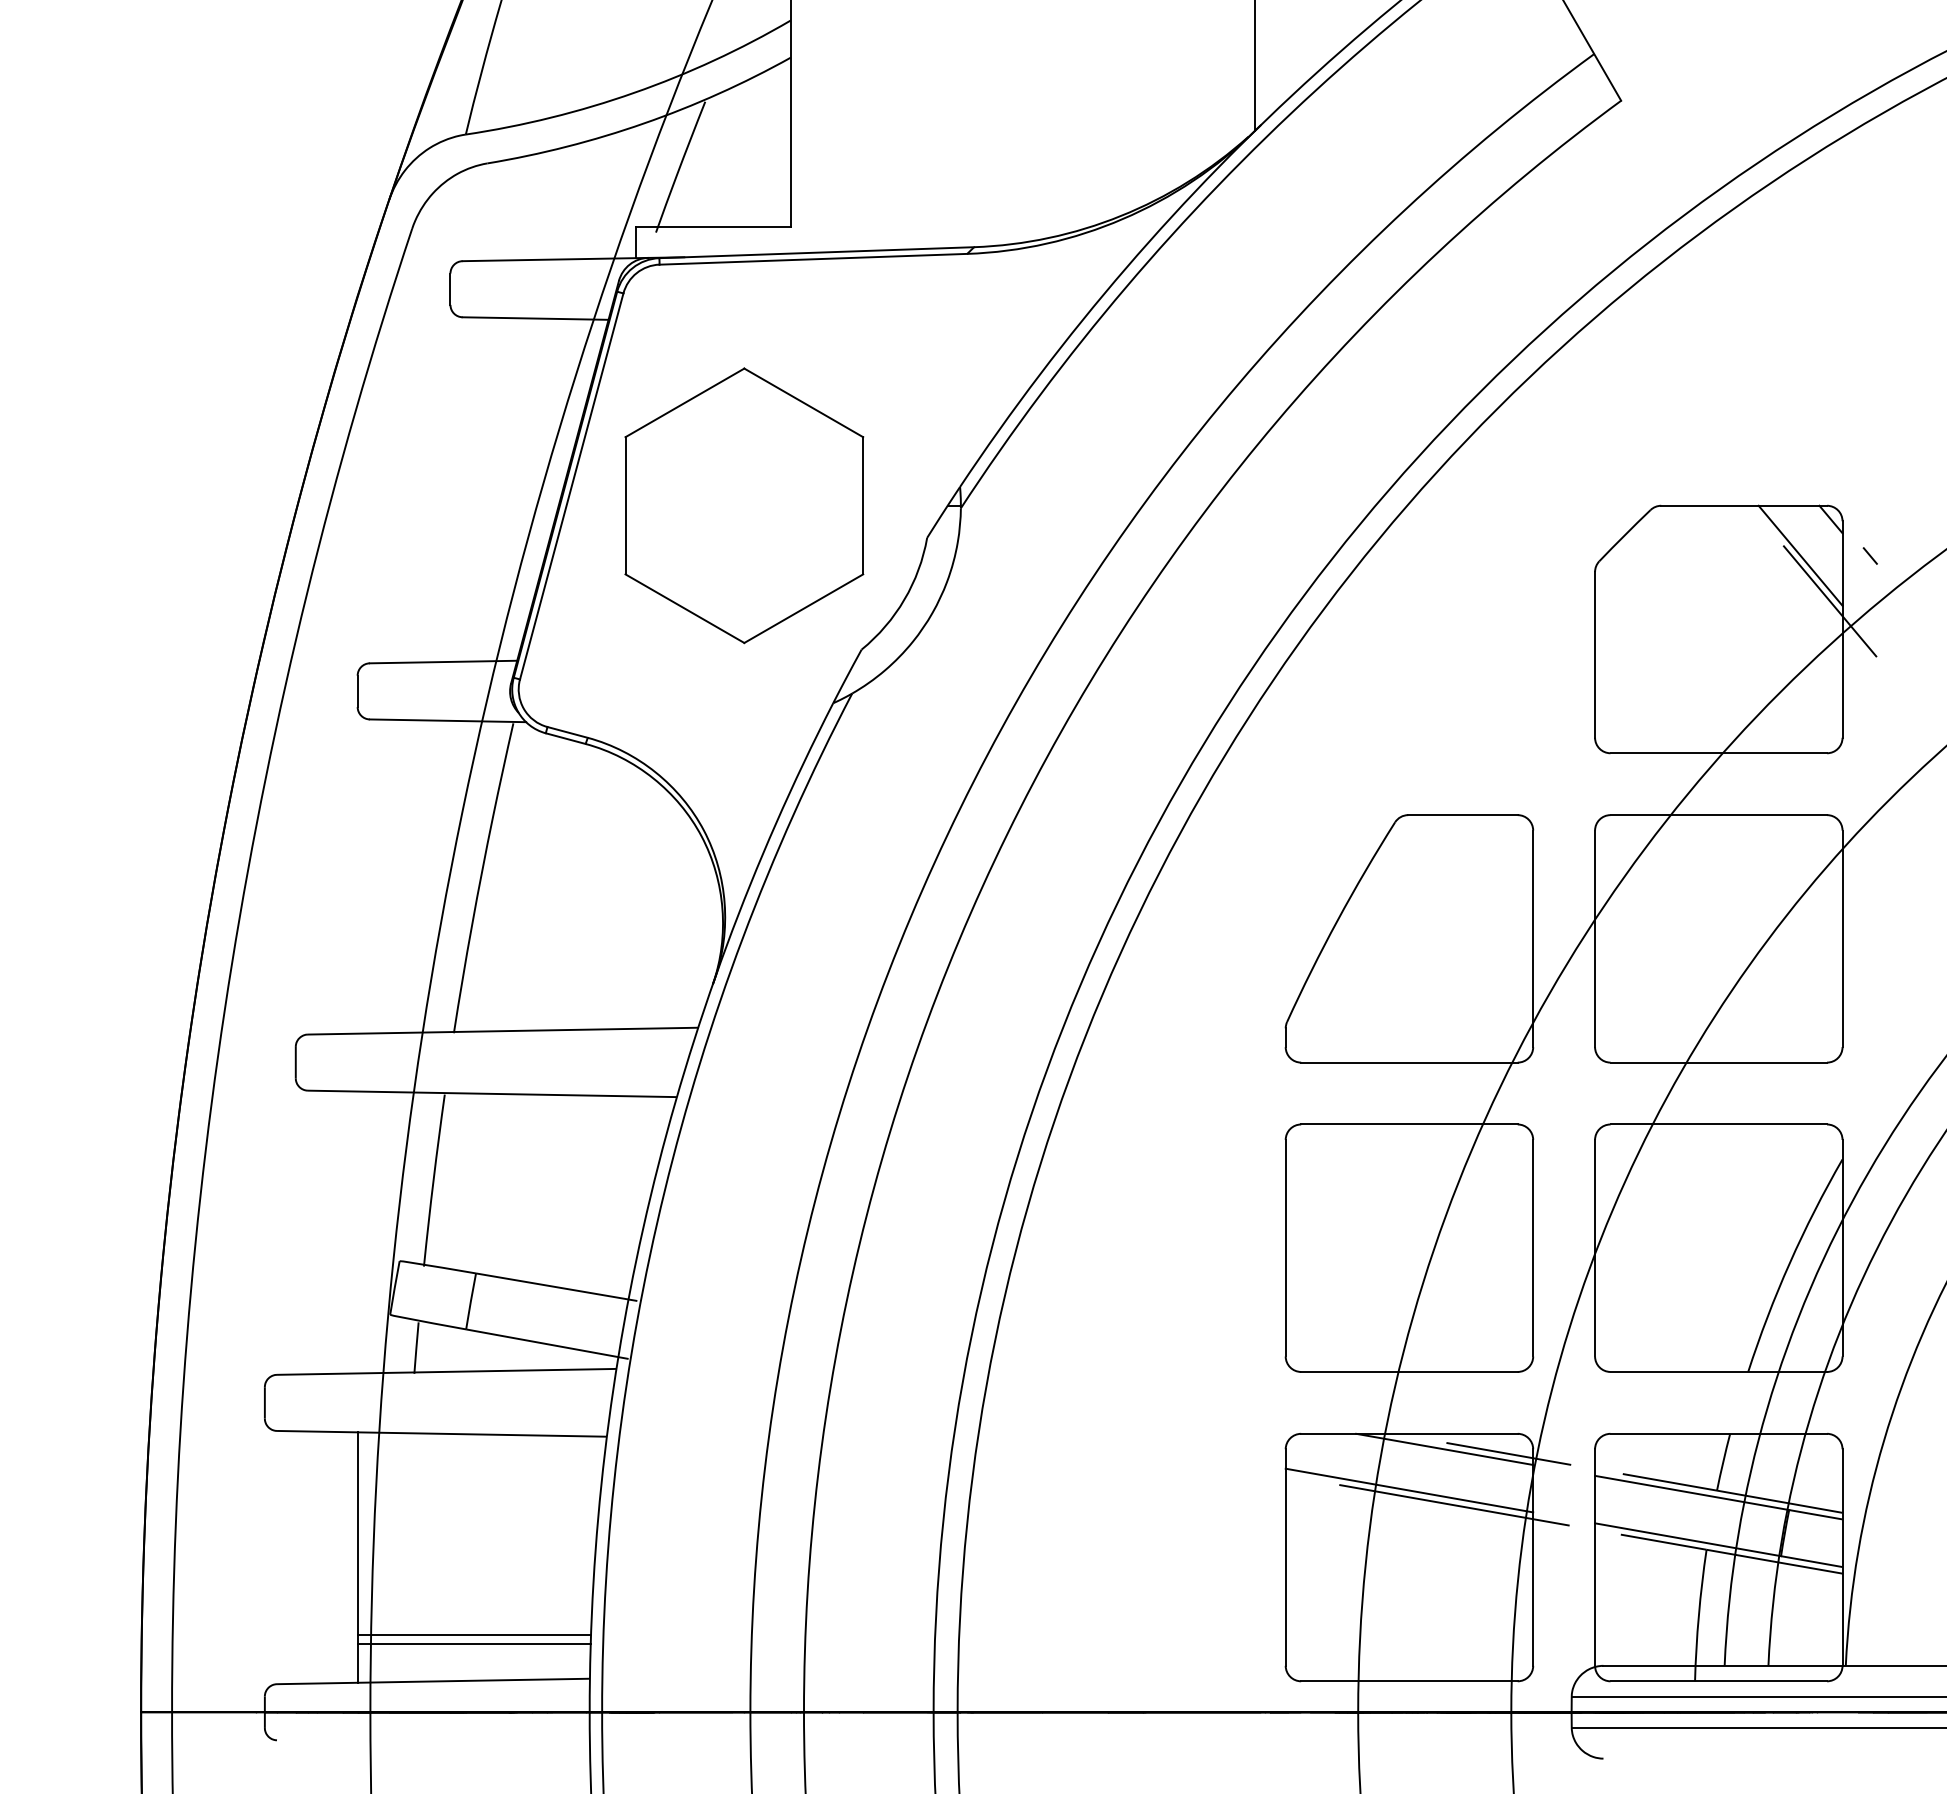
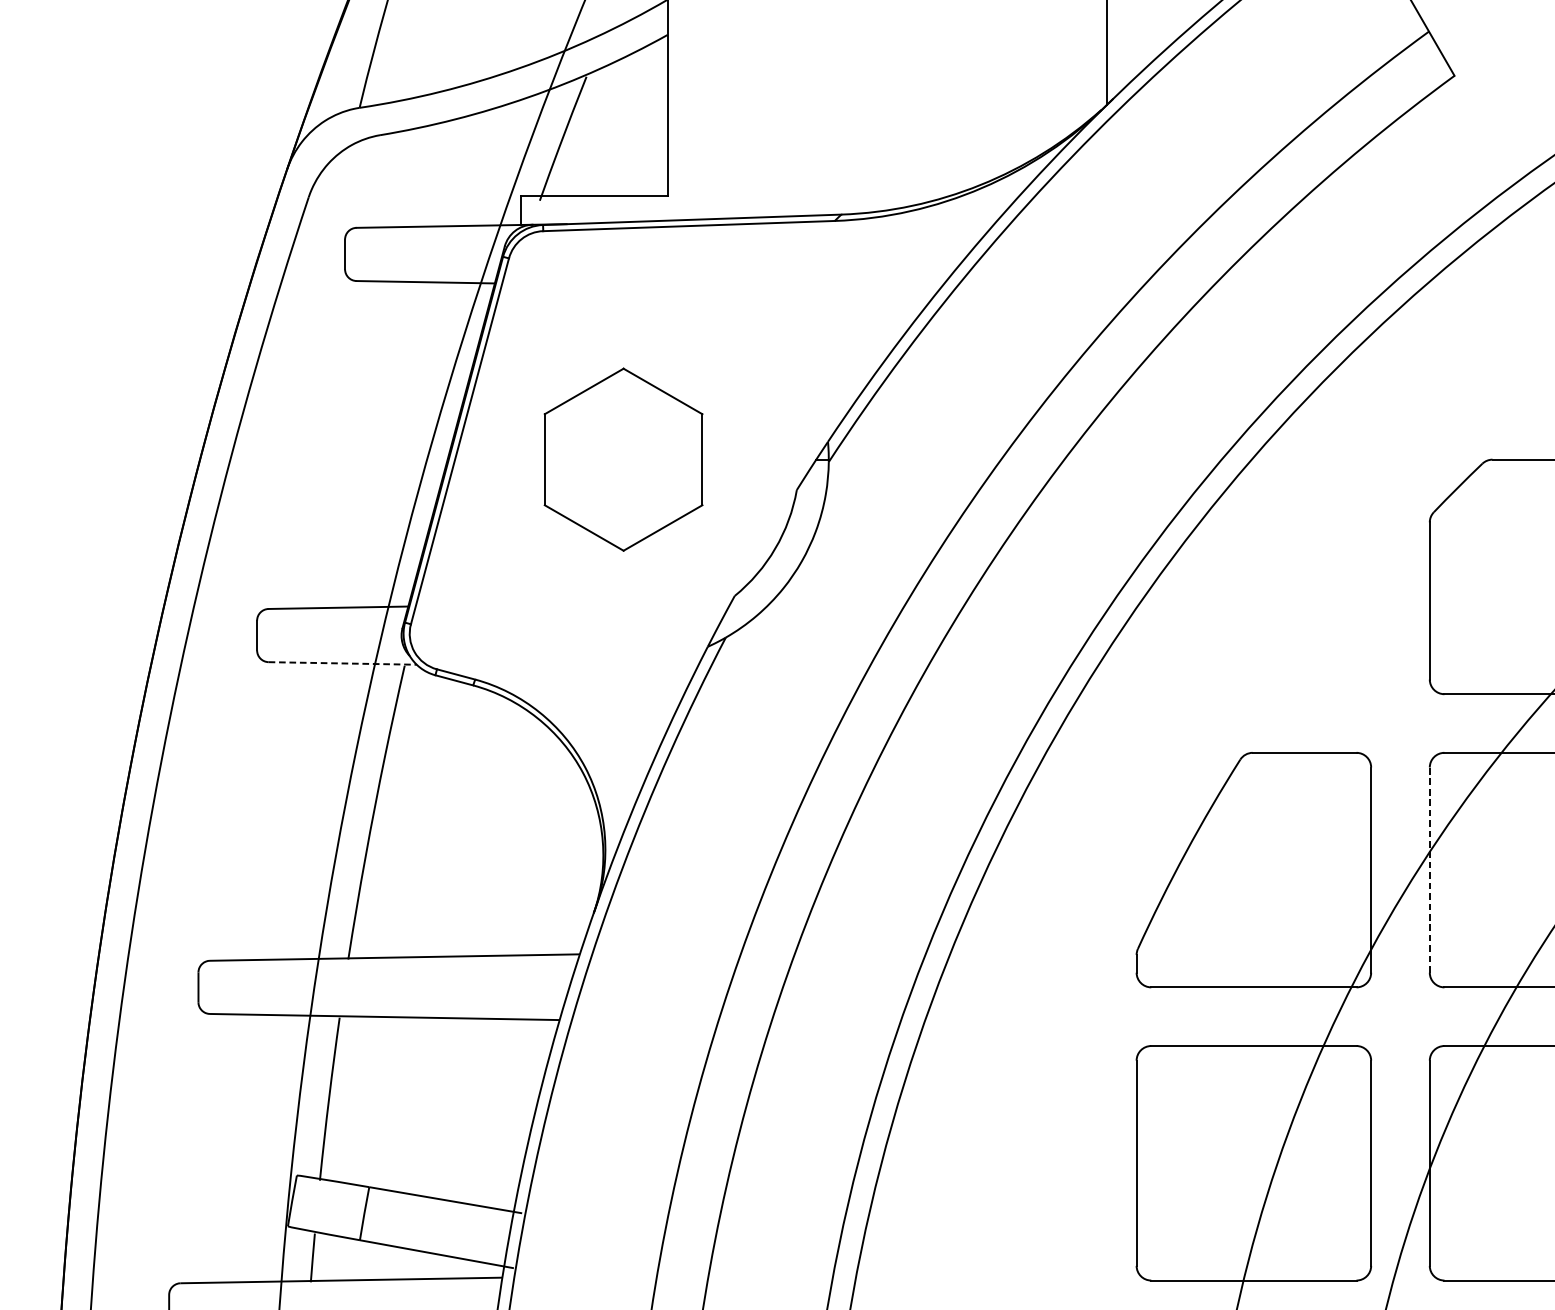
part: (744, 505) -> (623, 459), size x0.7
line: (448, 720) -> (343, 663), solid -> dashed
line: (1595, 938) -> (1430, 869), solid -> dashed

